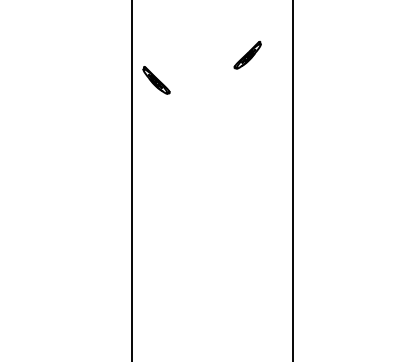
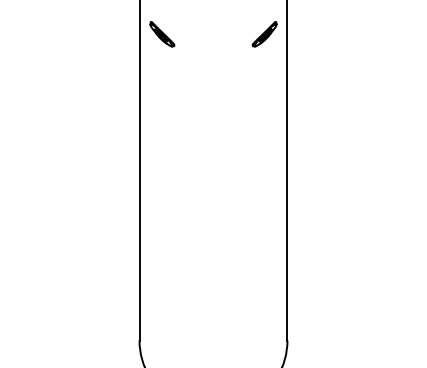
part: (247, 55) -> (264, 34), moved
part: (156, 80) -> (162, 34), moved

